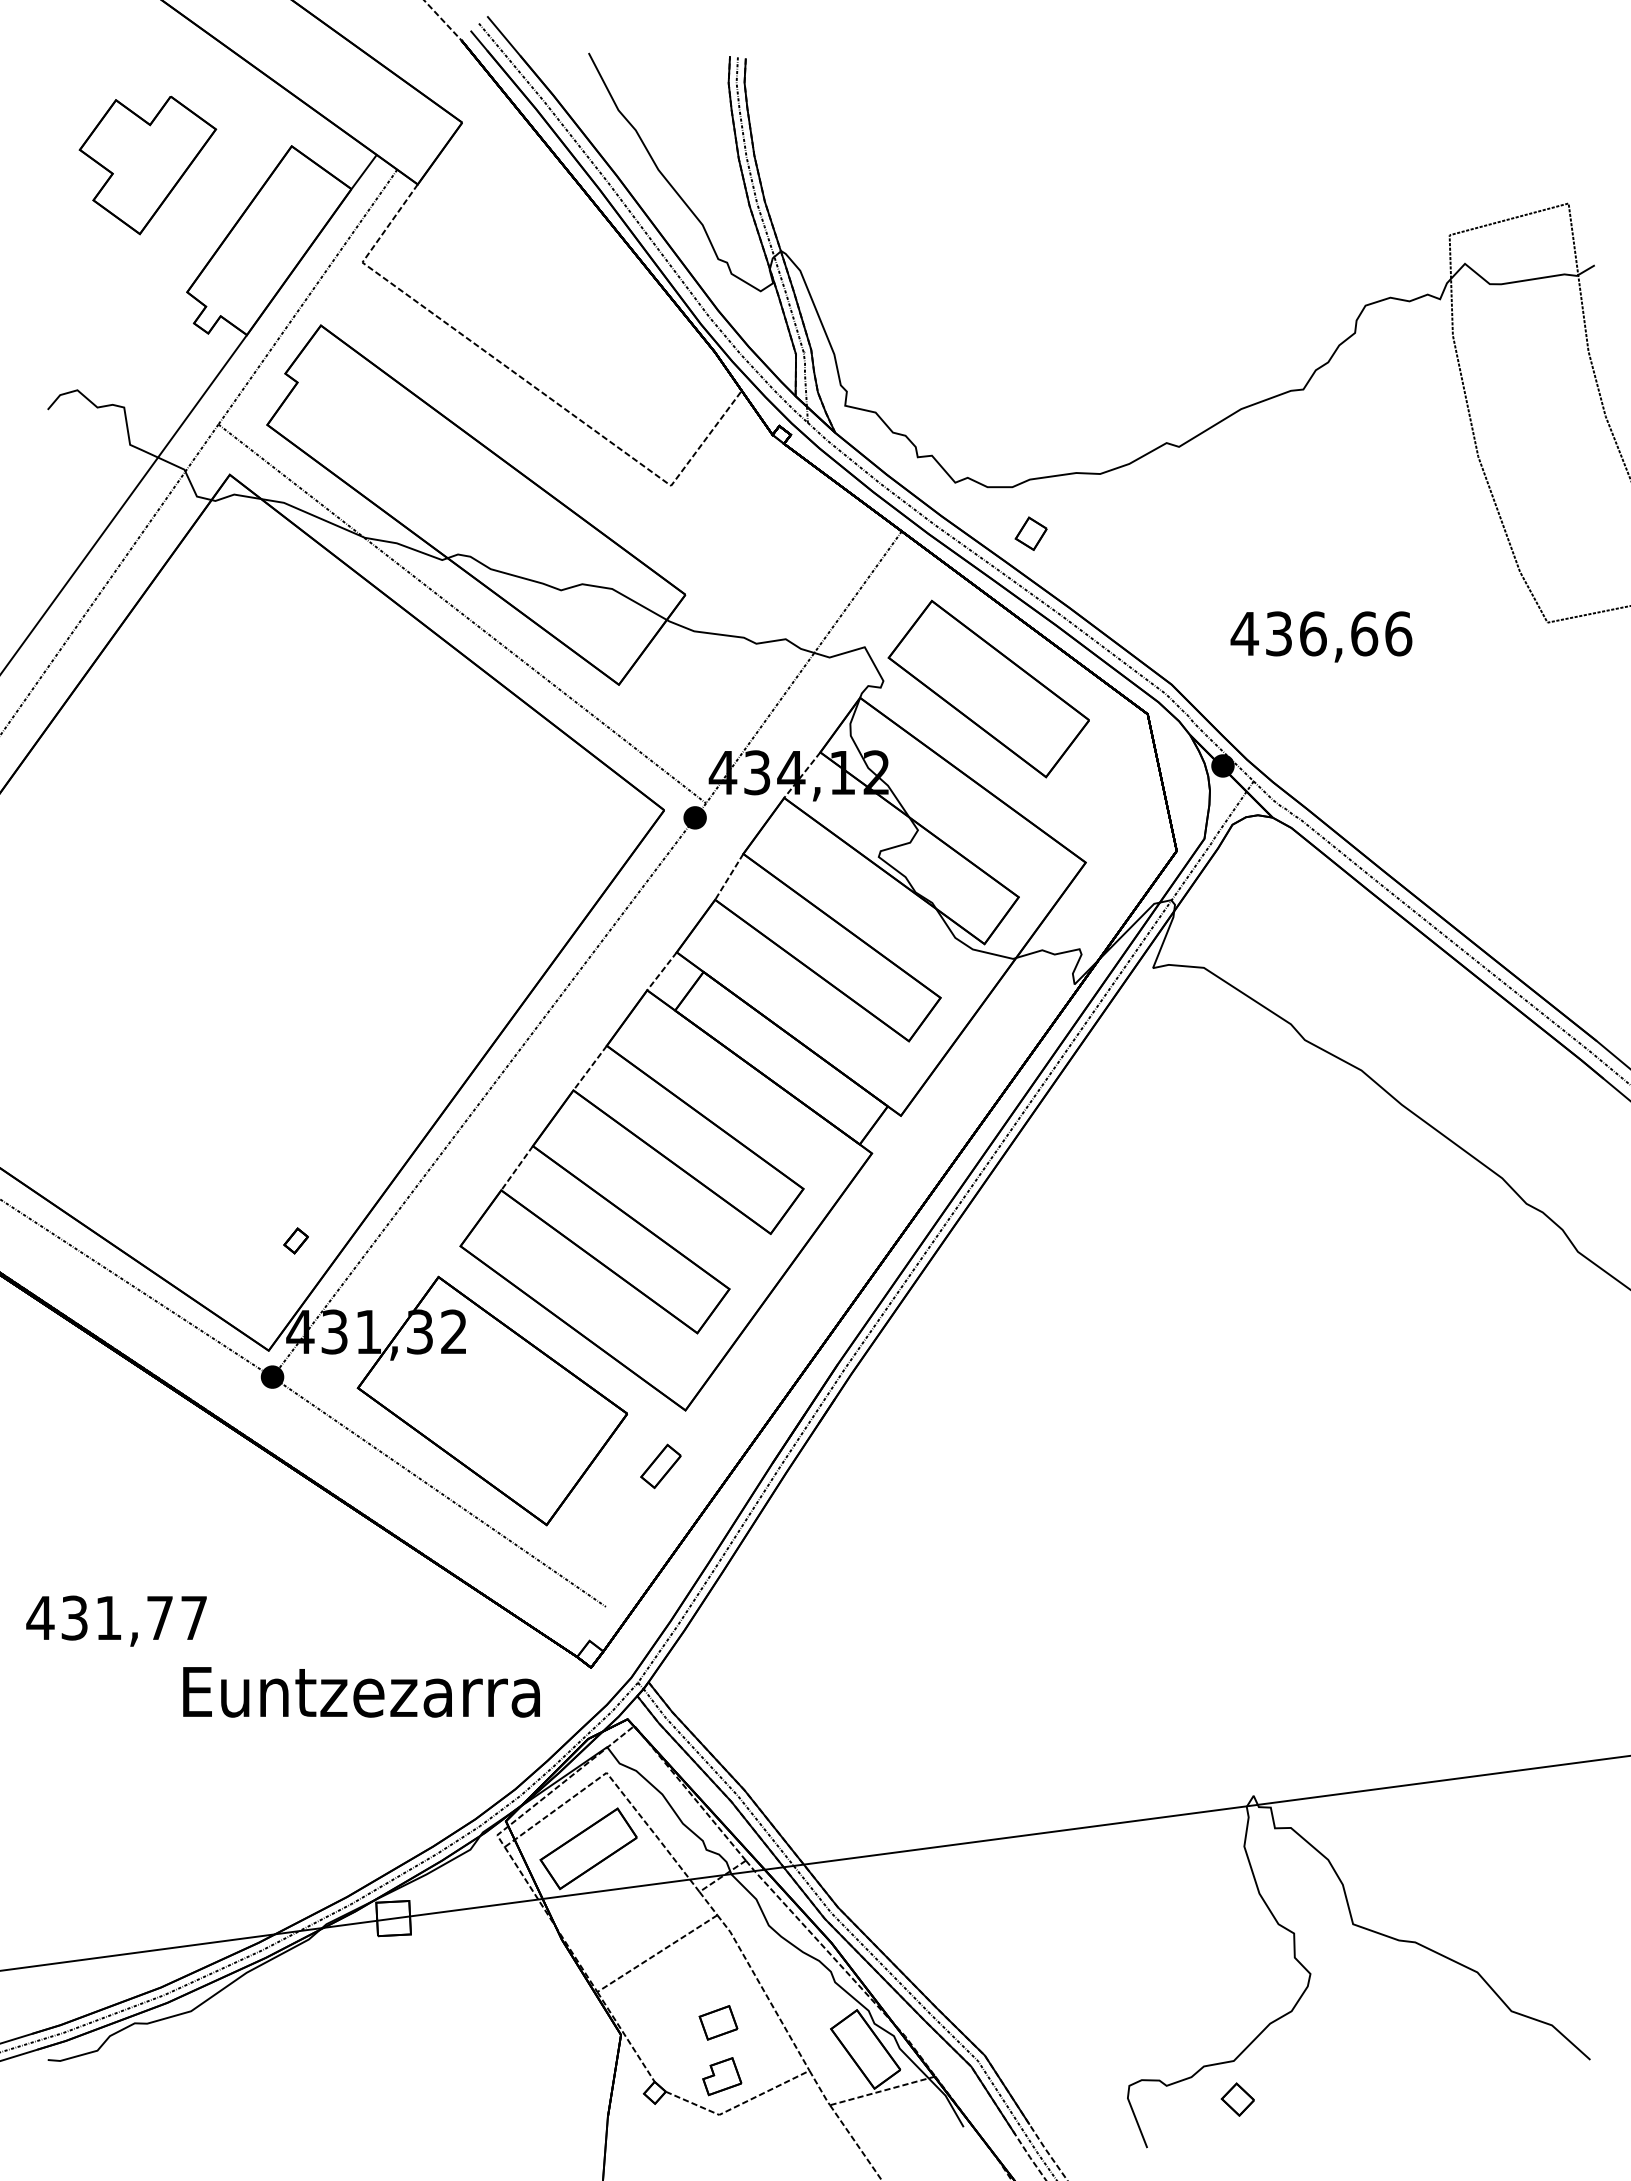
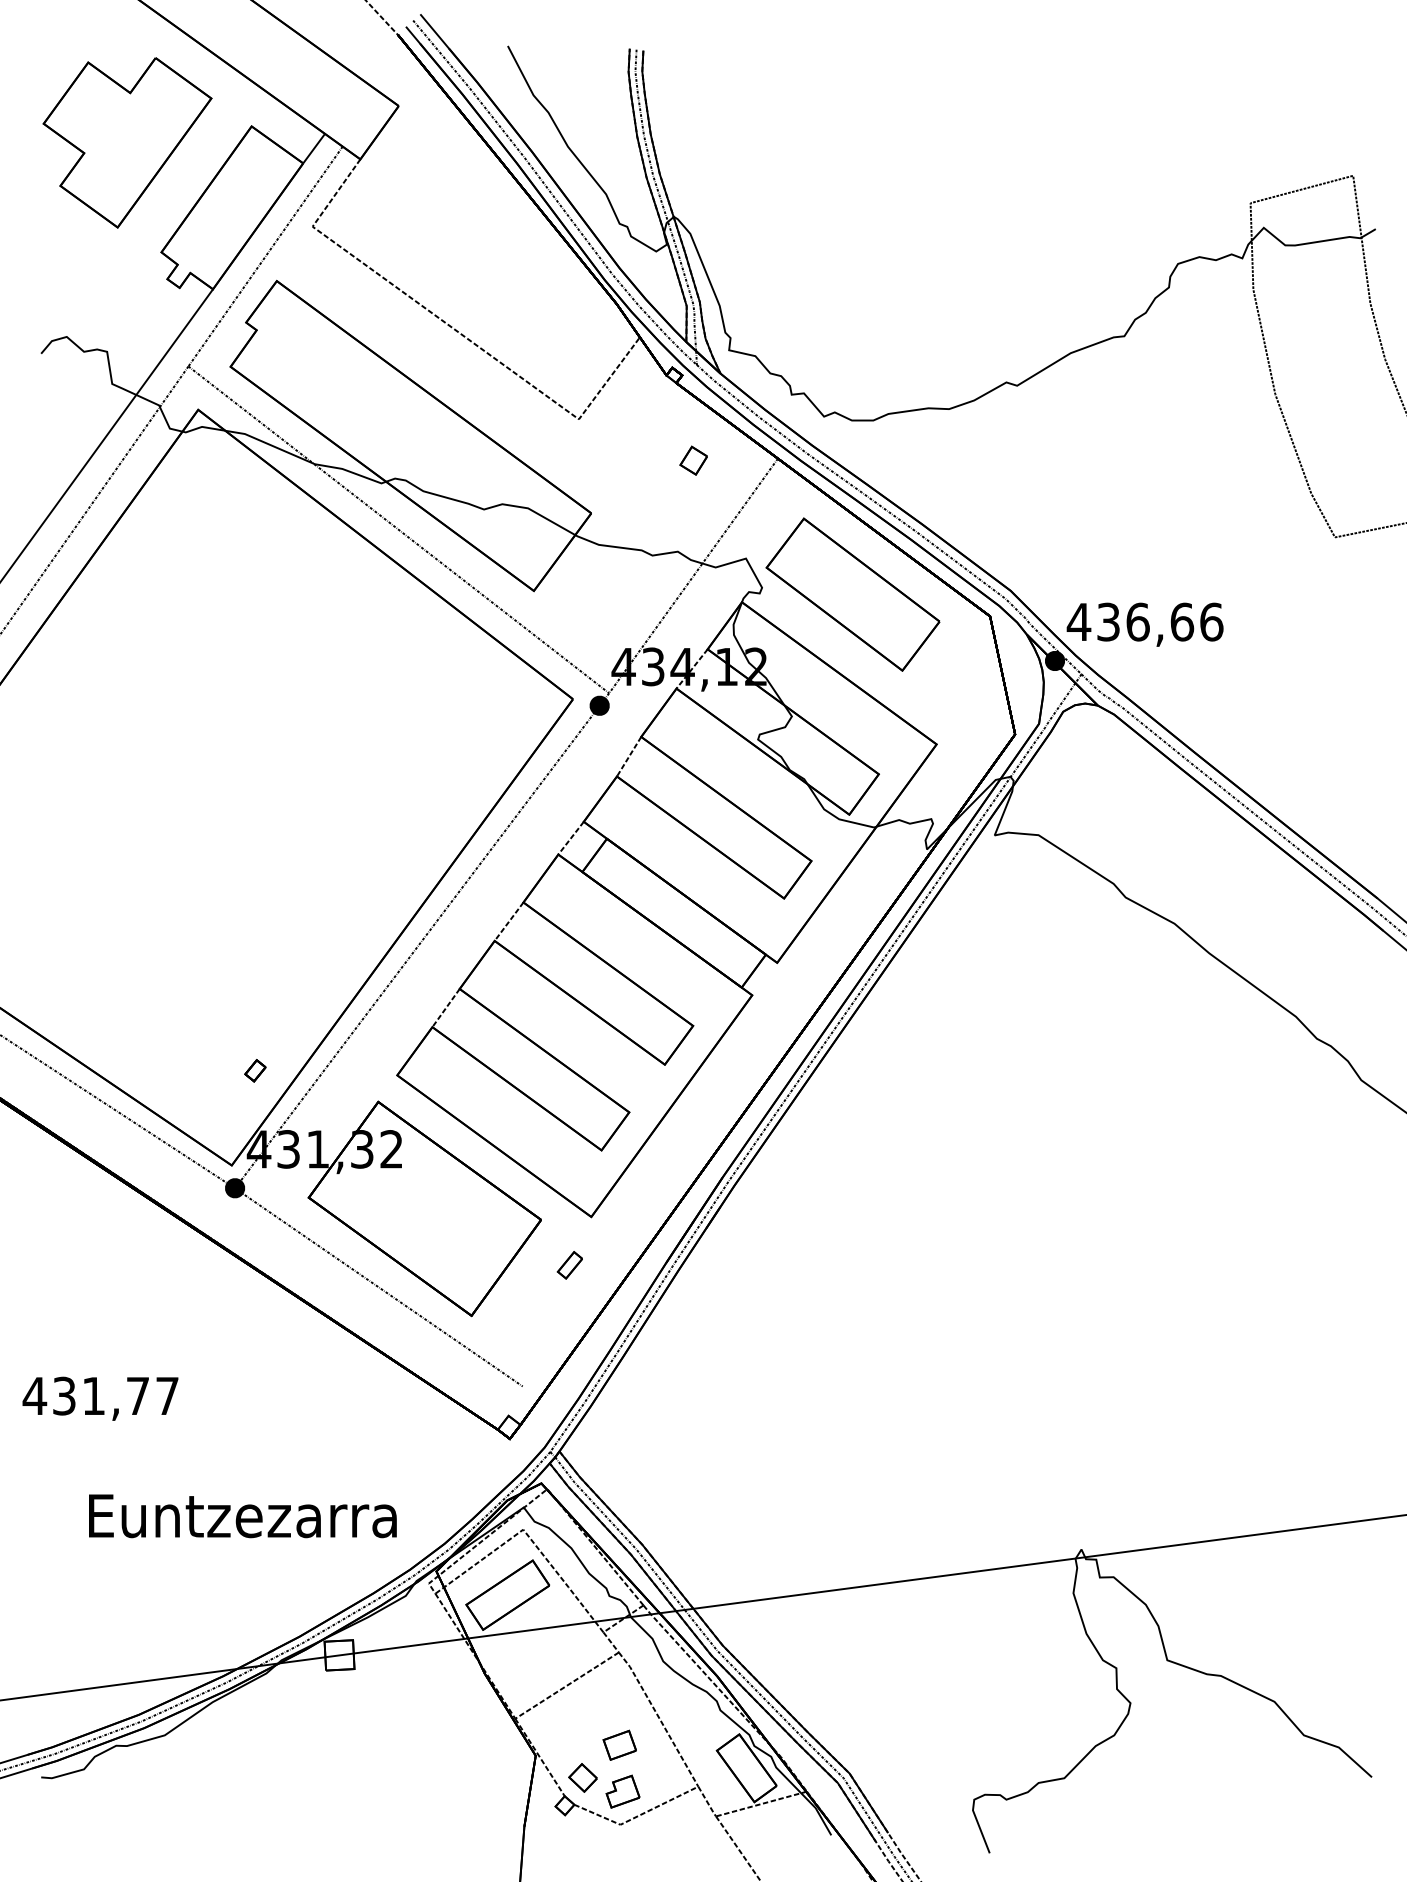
part: (147, 165) -> (127, 143), size x1.43
part: (1030, 533) -> (693, 460), moved
text: (1321, 636) -> (1145, 624), moved
part: (660, 1466) -> (569, 1265), size x0.71
text: (361, 1692) -> (242, 1516), moved
part: (1237, 2099) -> (582, 1777), moved

